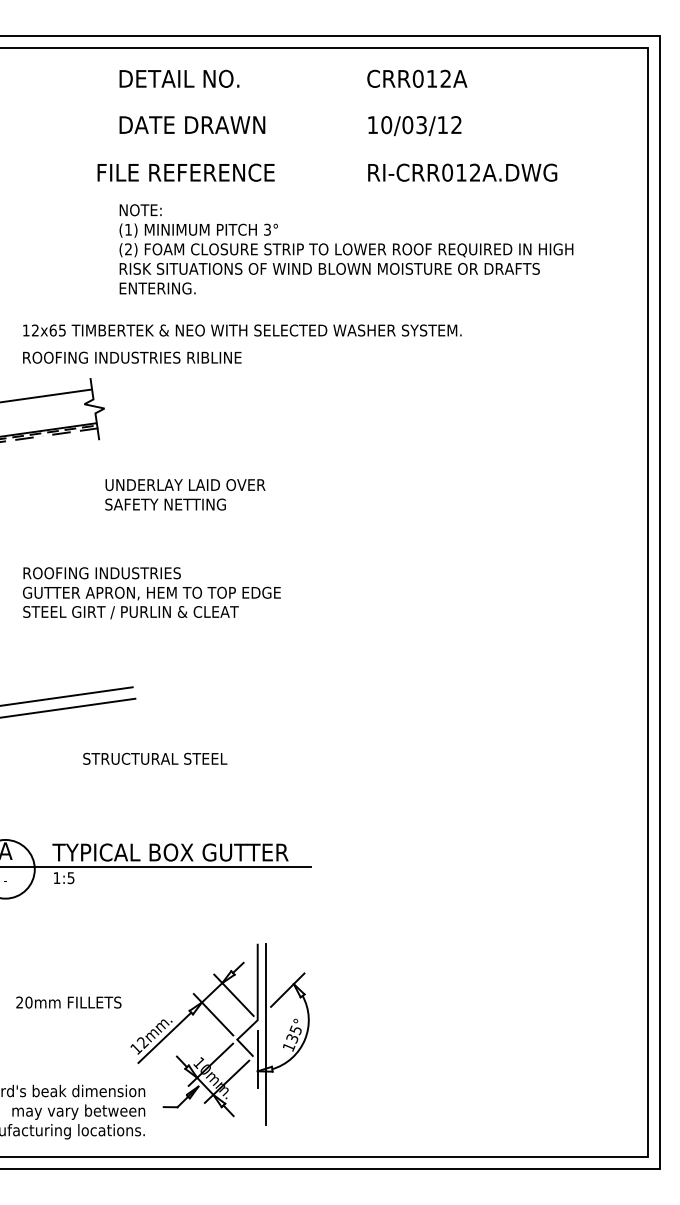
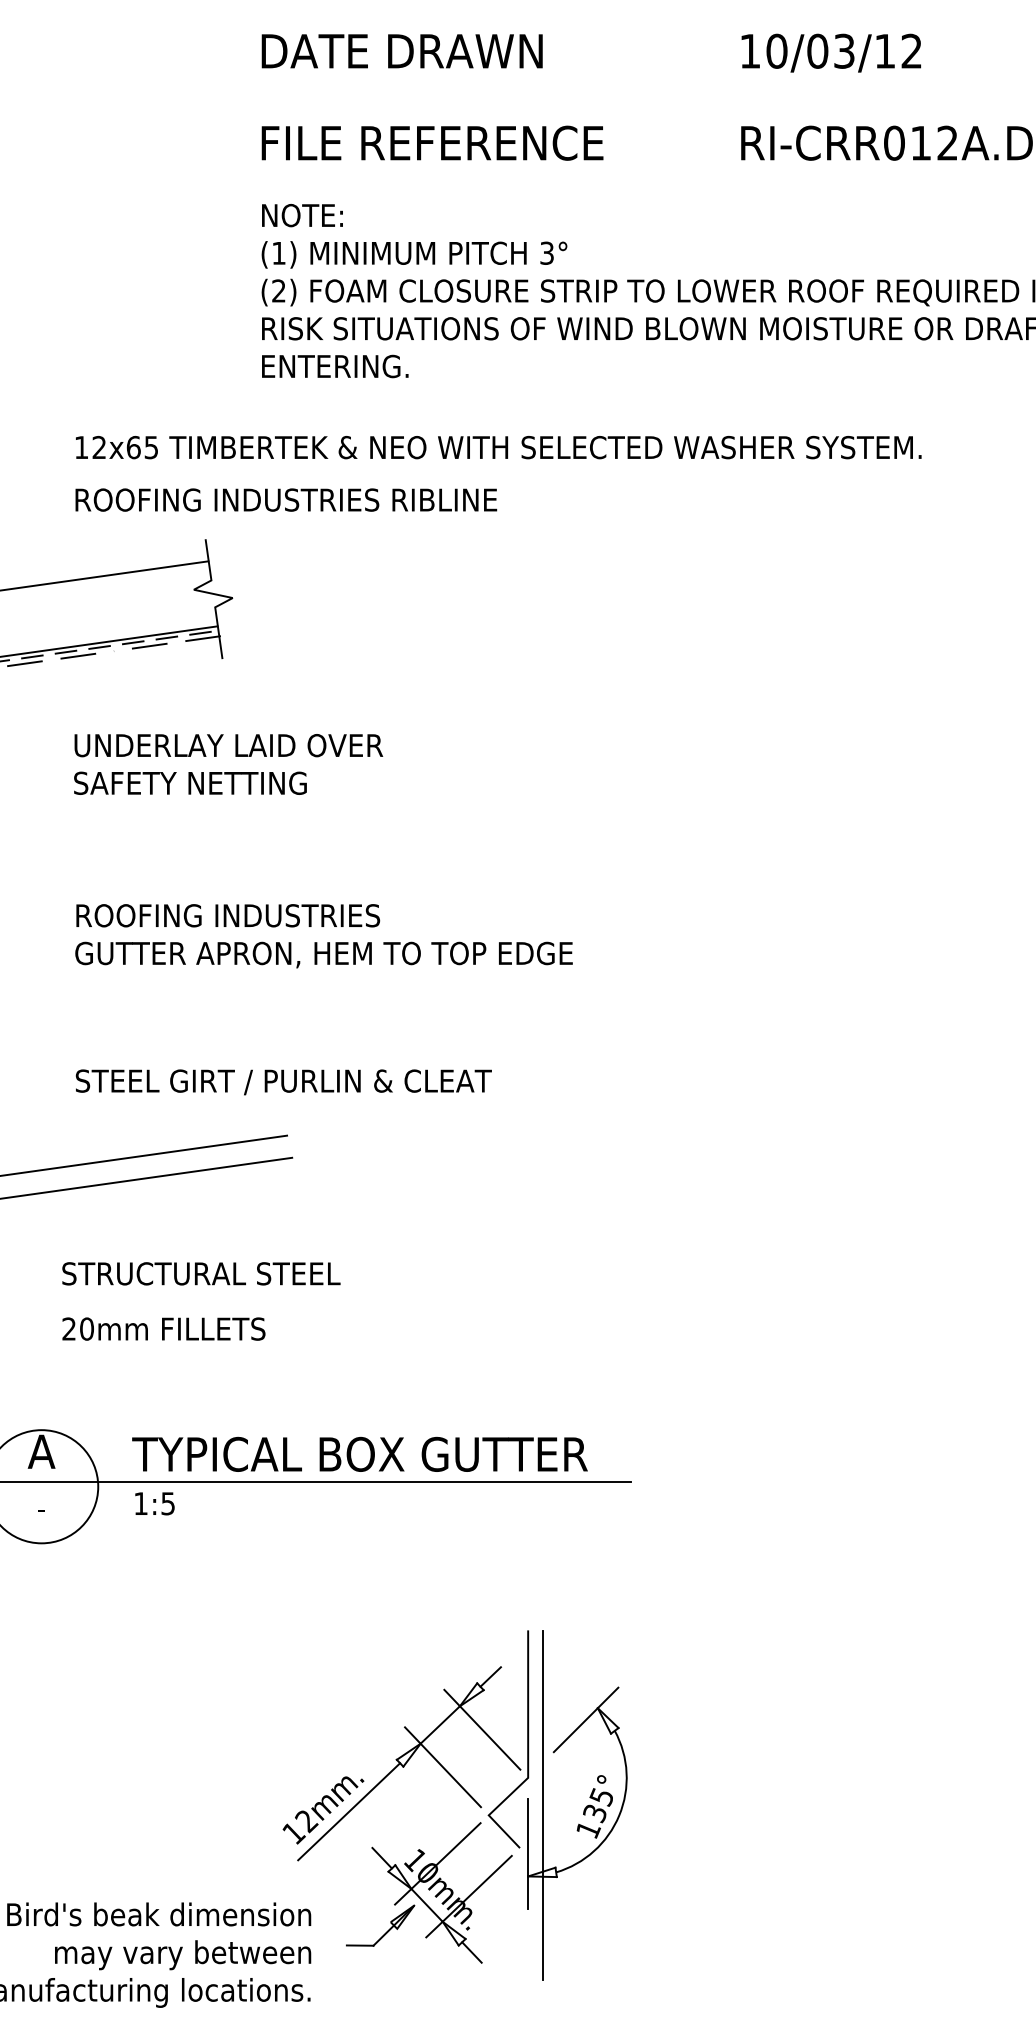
text: (185, 172) -> (431, 142), moved
text: (185, 494) -> (228, 763), moved
text: (130, 612) -> (282, 1082), moved
text: (155, 758) -> (201, 1273), moved
text: (68, 1002) -> (163, 1328), moved

